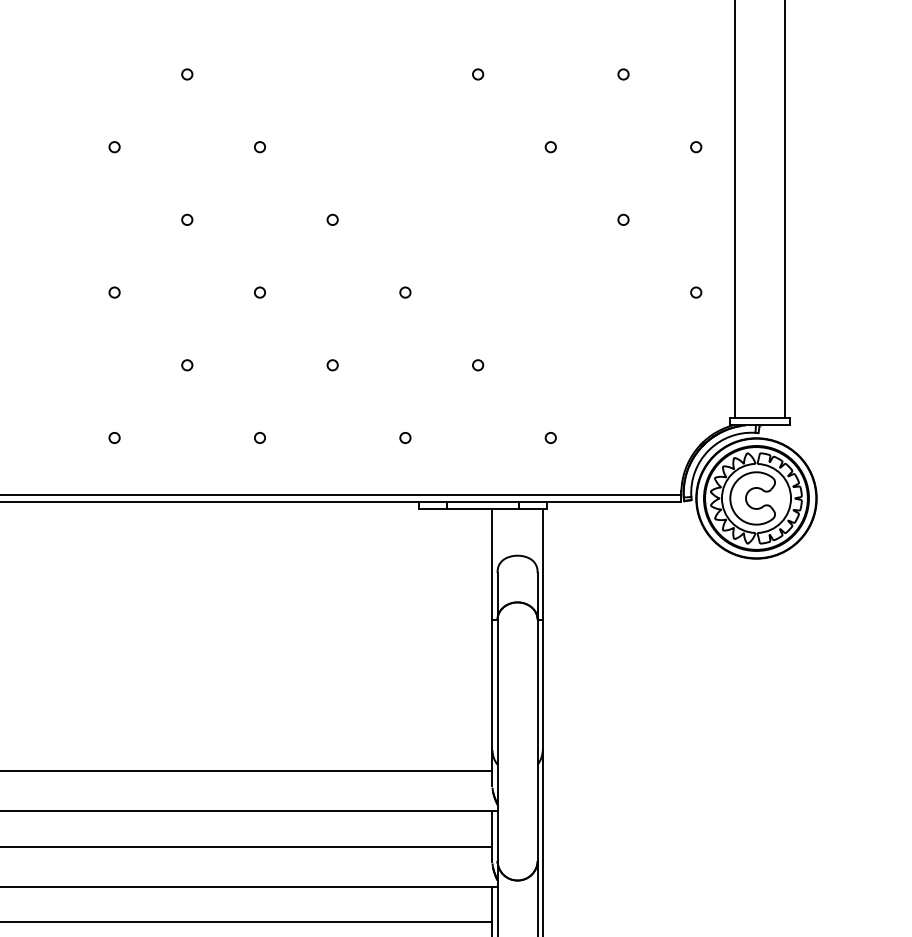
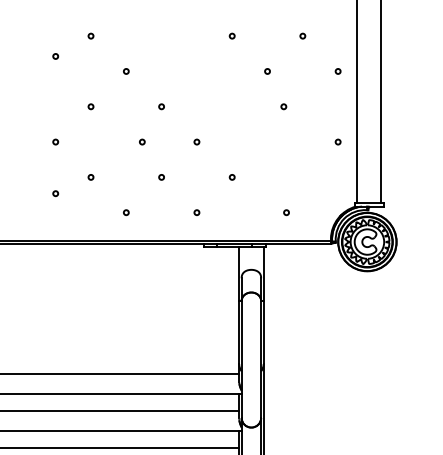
circle: (114, 147) -> (55, 56), moved
circle: (622, 219) -> (283, 106), moved
circle: (260, 291) -> (142, 141), moved
circle: (114, 437) -> (55, 193), moved
circle: (550, 437) -> (286, 212), moved

